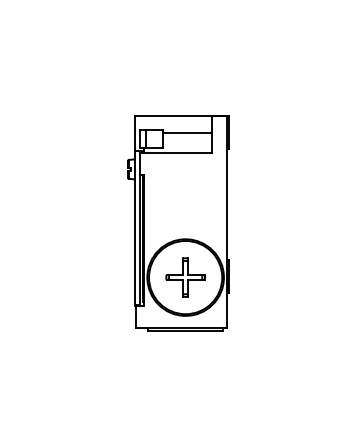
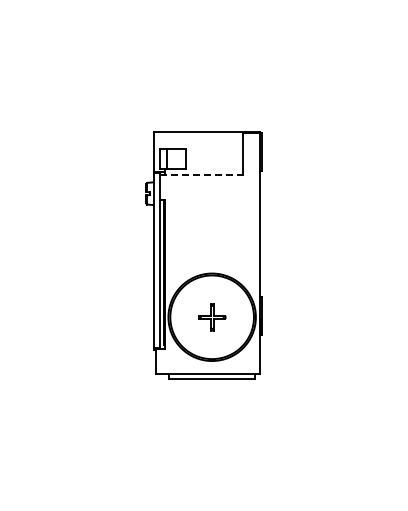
line: (187, 132) -> (214, 151), removed
line: (176, 152) -> (201, 174), solid -> dashed
part: (185, 277) -> (212, 317), size x0.6

